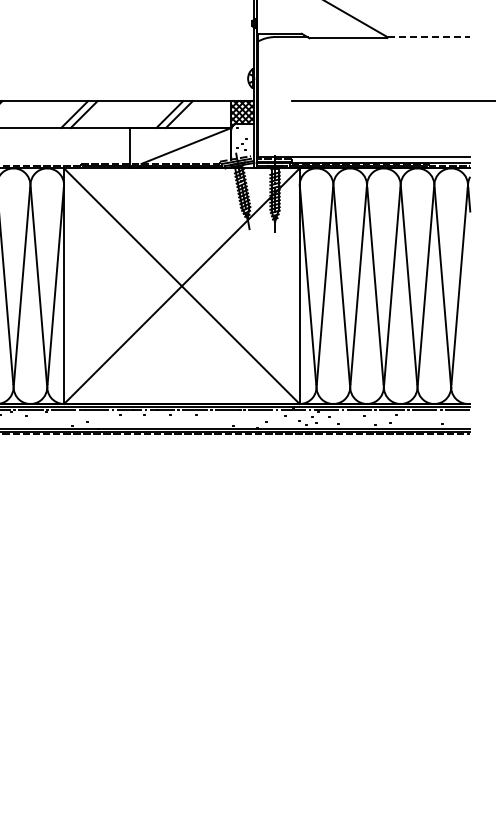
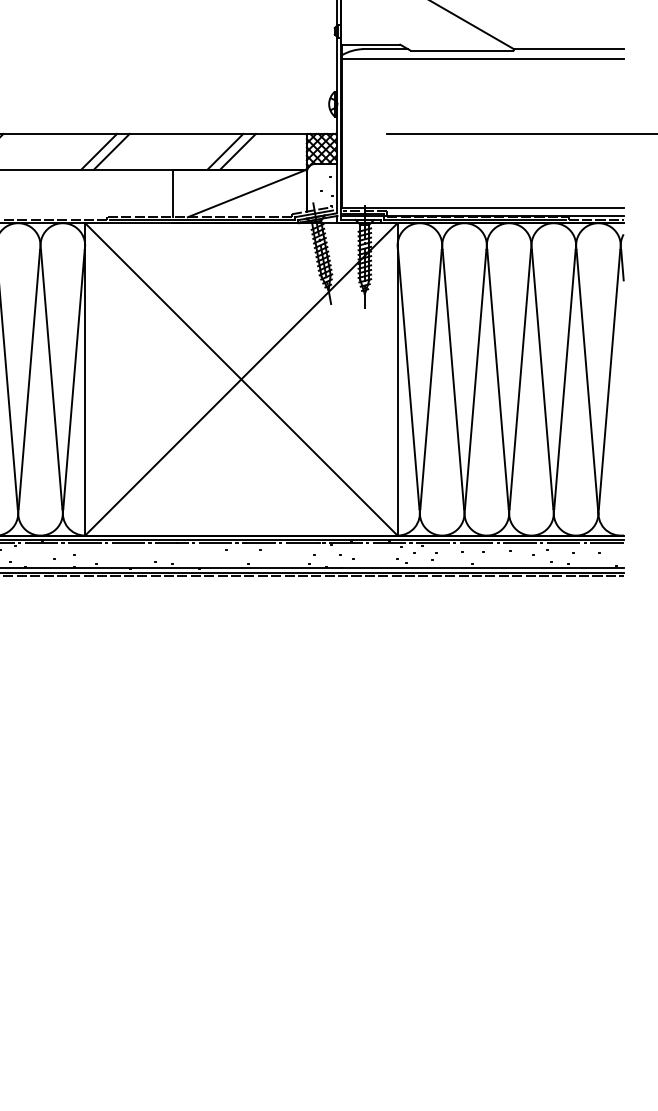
line: (429, 37) -> (569, 49), dashed -> solid
line: (363, 44) -> (482, 58), added

